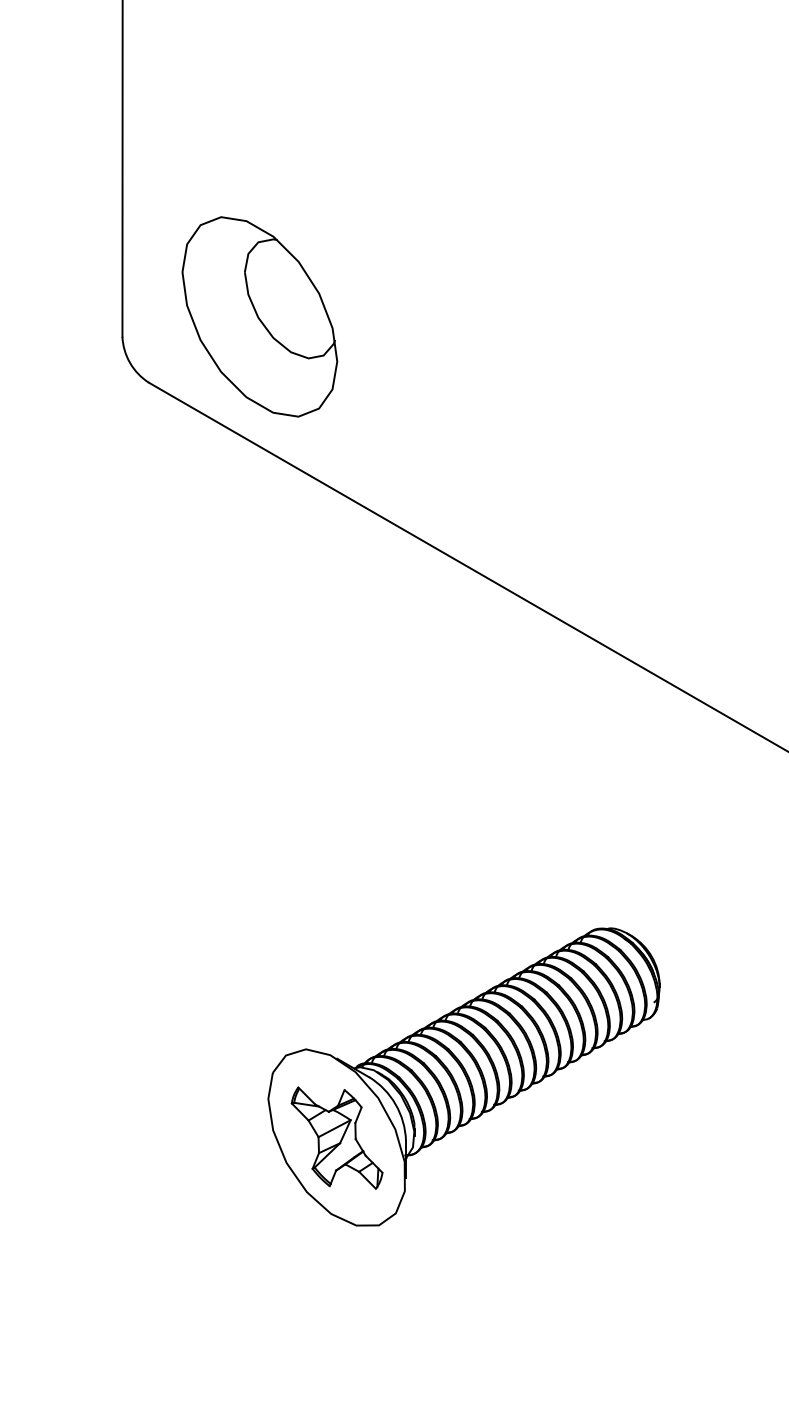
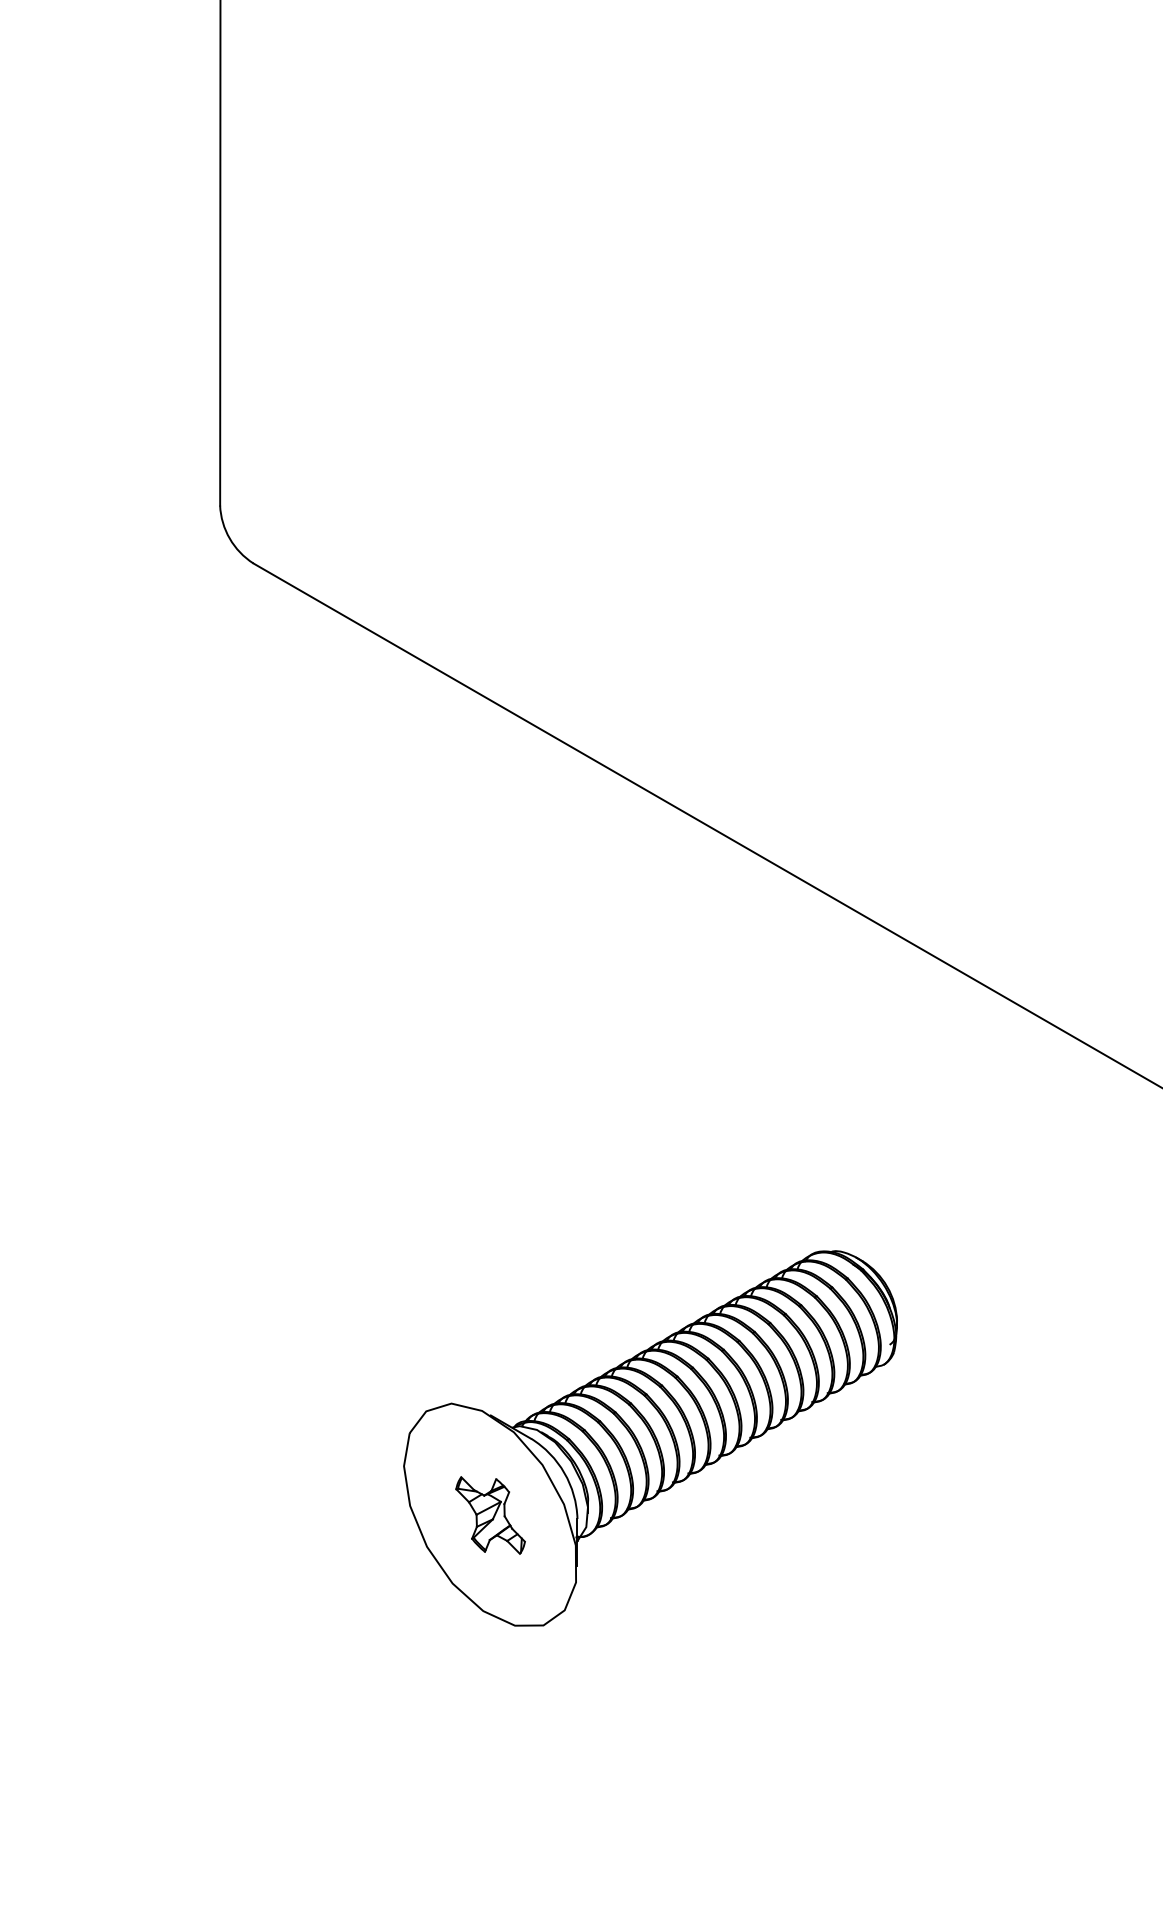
part: (260, 316) -> (393, 480), removed
part: (336, 1138) -> (490, 1515), size x0.6

